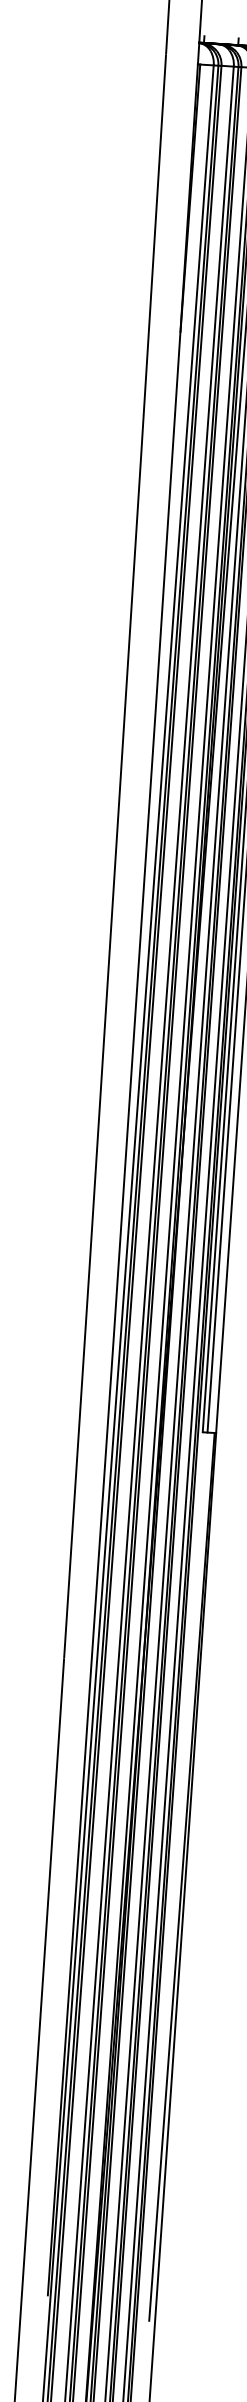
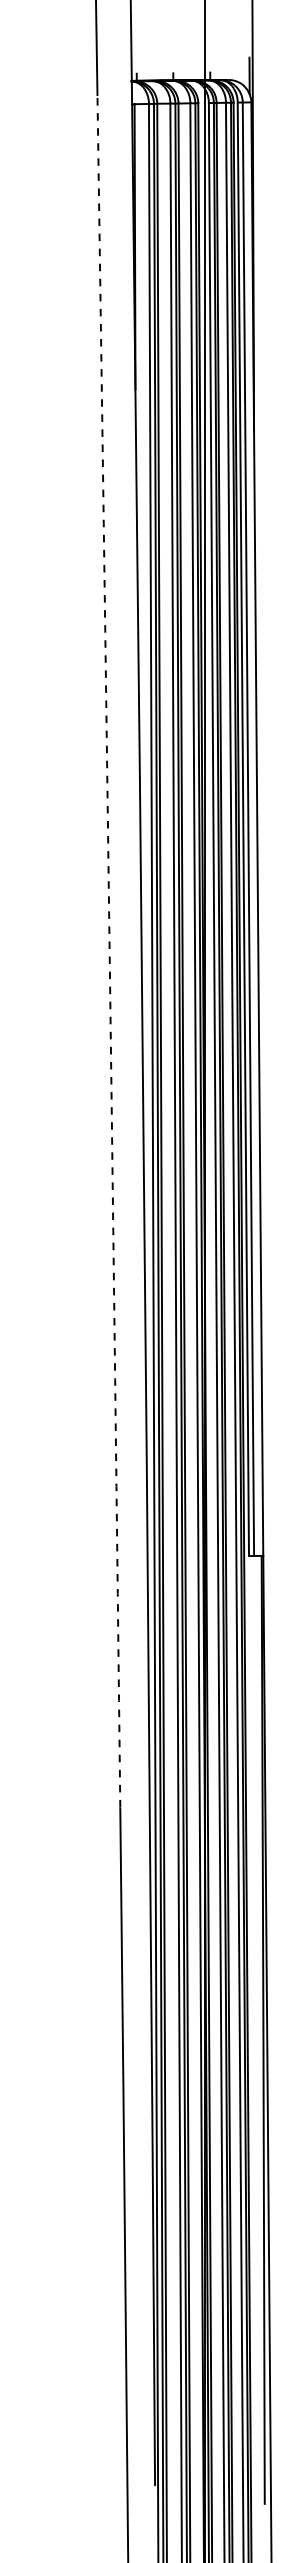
arc: (115, 856) -> (109, 951), solid -> dashed

